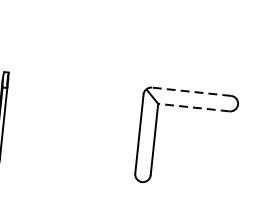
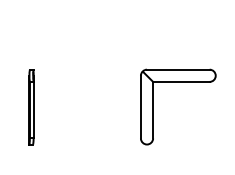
line: (190, 91) -> (177, 69), dashed -> solid
line: (192, 106) -> (180, 81), dashed -> solid

